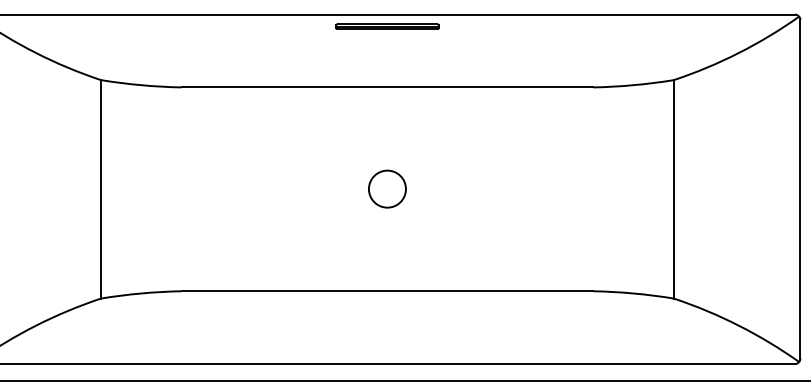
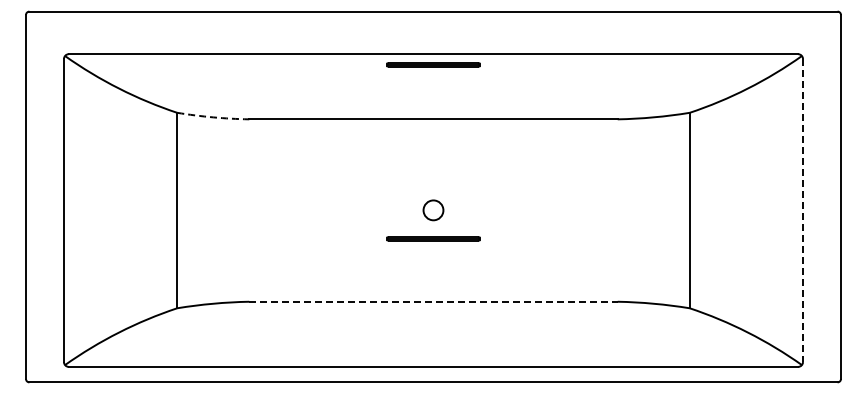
arc: (141, 85) -> (213, 117), solid -> dashed
circle: (387, 188) -> (433, 209), size x0.6
line: (800, 189) -> (803, 210), solid -> dashed
part: (387, 220) -> (433, 238), added
line: (387, 290) -> (433, 301), solid -> dashed

